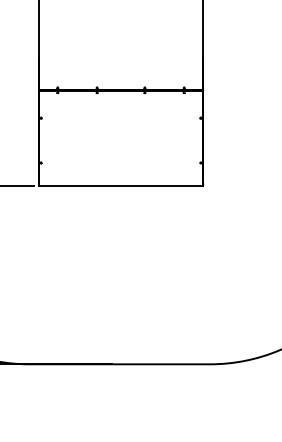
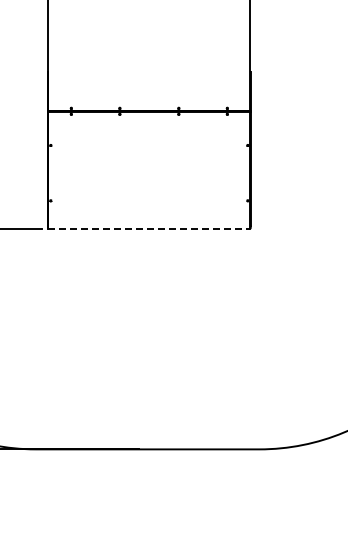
line: (121, 185) -> (149, 228), solid -> dashed

